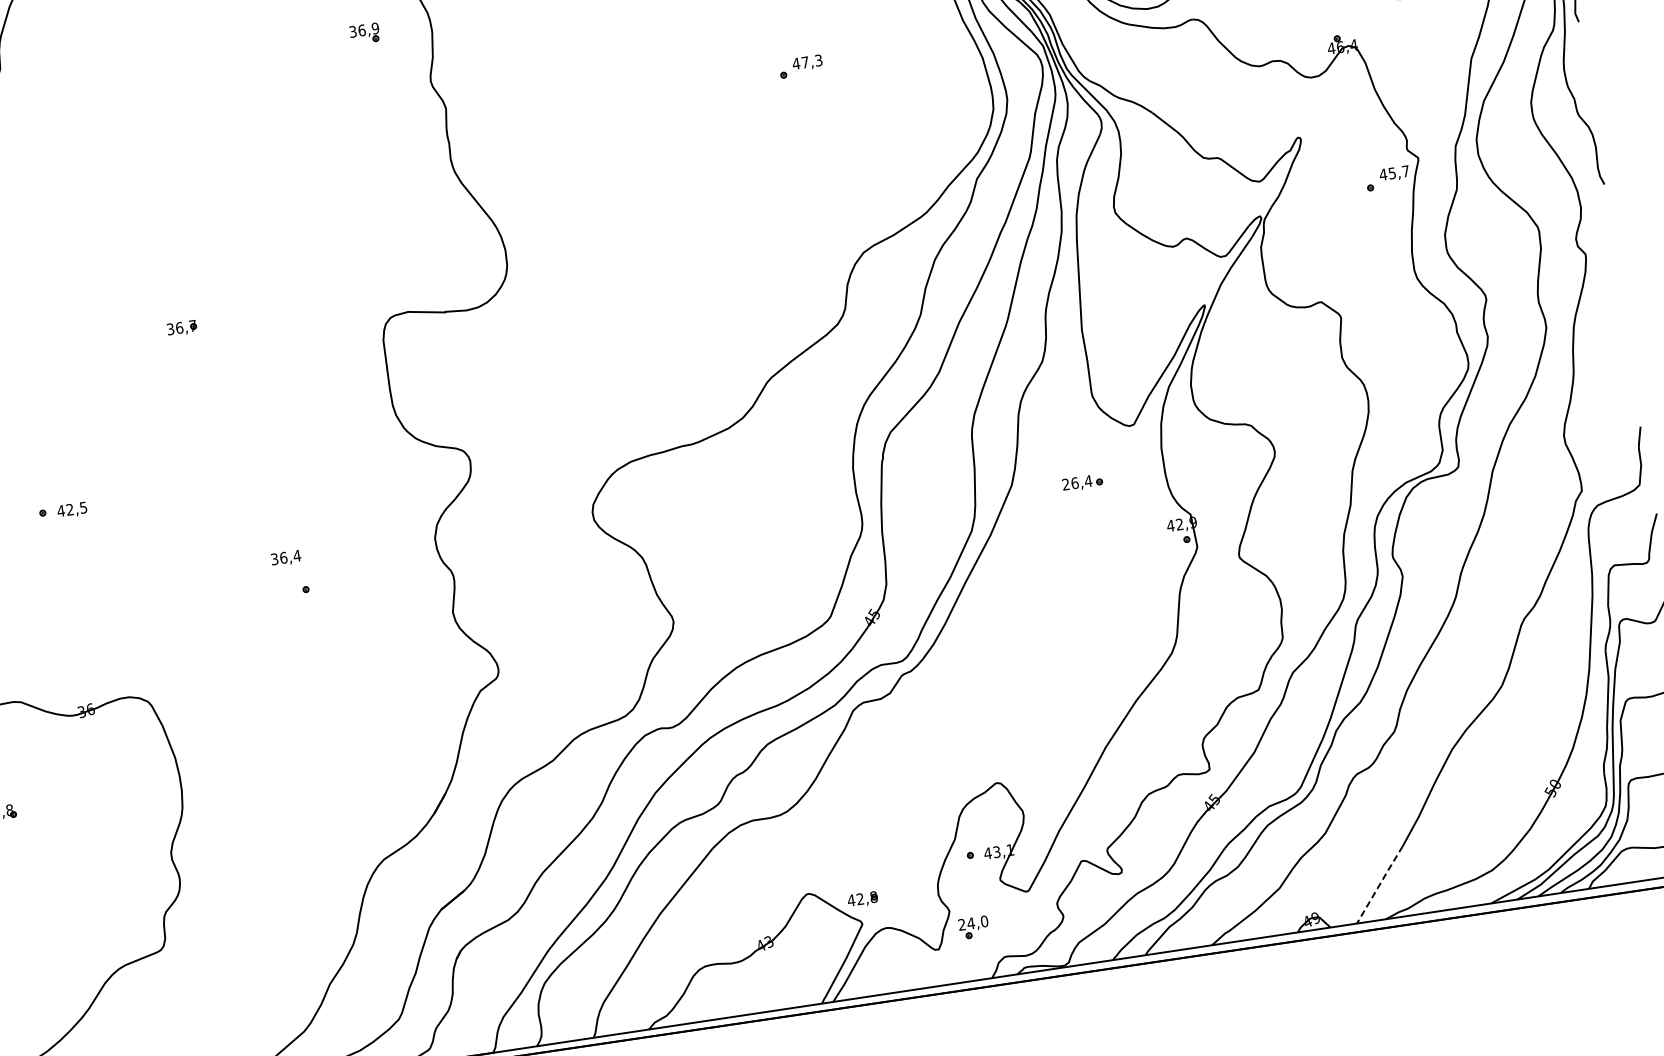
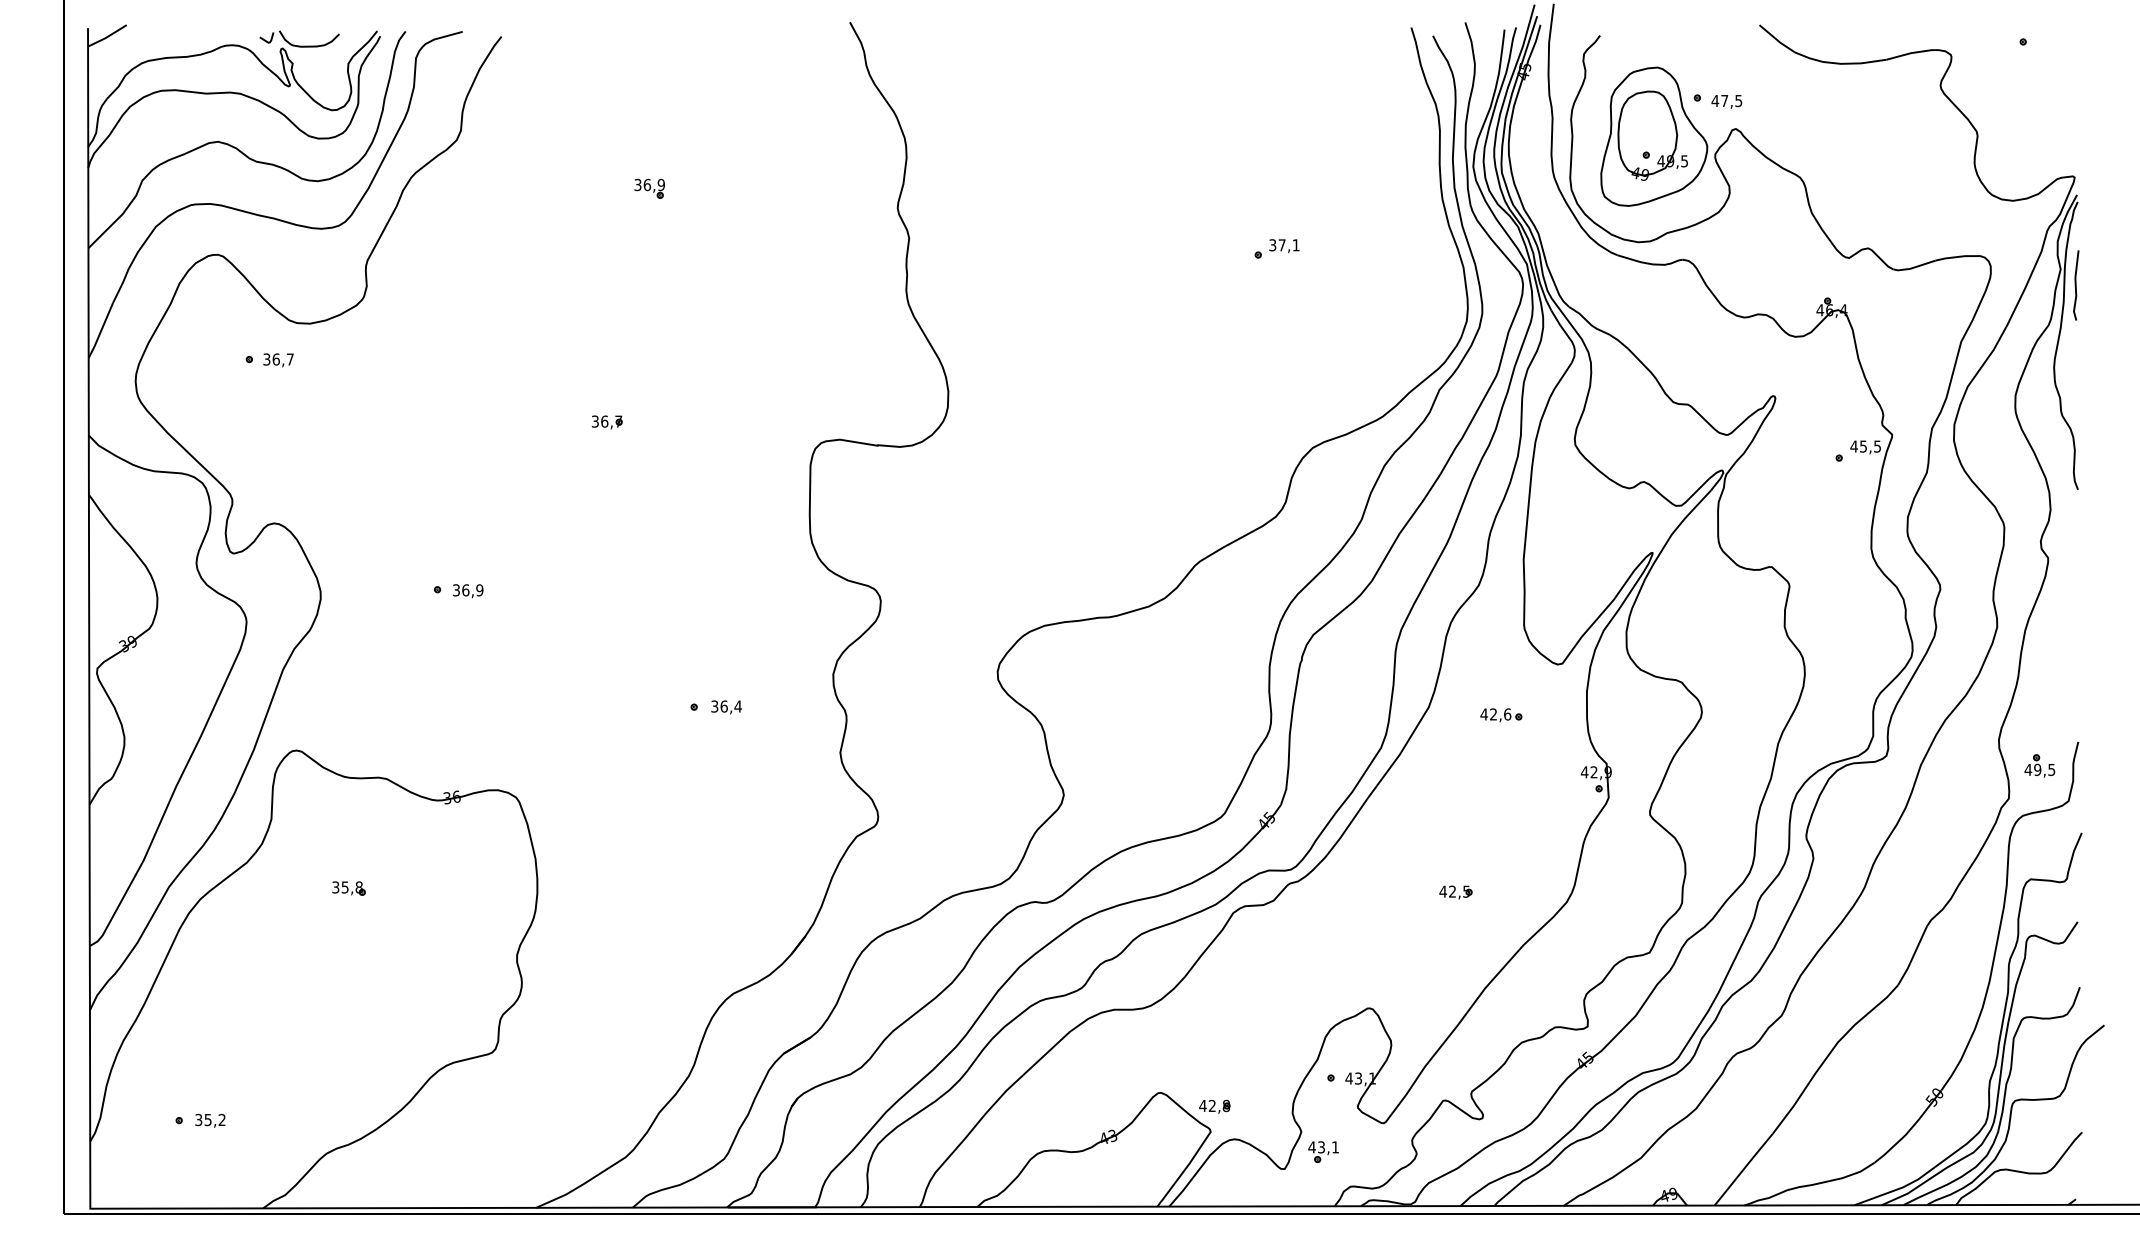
part: (364, 33) -> (649, 188), moved
text: (806, 62) -> (1283, 245), 47,3 -> 37,1
text: (1405, 171) -> (1877, 446), 45,7 -> 45,5
part: (1606, 454) -> (2039, 765), added
text: (1076, 482) -> (1495, 714), 26,4 -> 42,6
text: (71, 509) -> (467, 590), 42,5 -> 36,9
text: (286, 558) -> (726, 707), moved
part: (1063, 659) -> (1455, 892), added
line: (1379, 884) -> (1743, 1169), dashed -> solid
text: (973, 923) -> (1323, 1147), 24,0 -> 43,1

